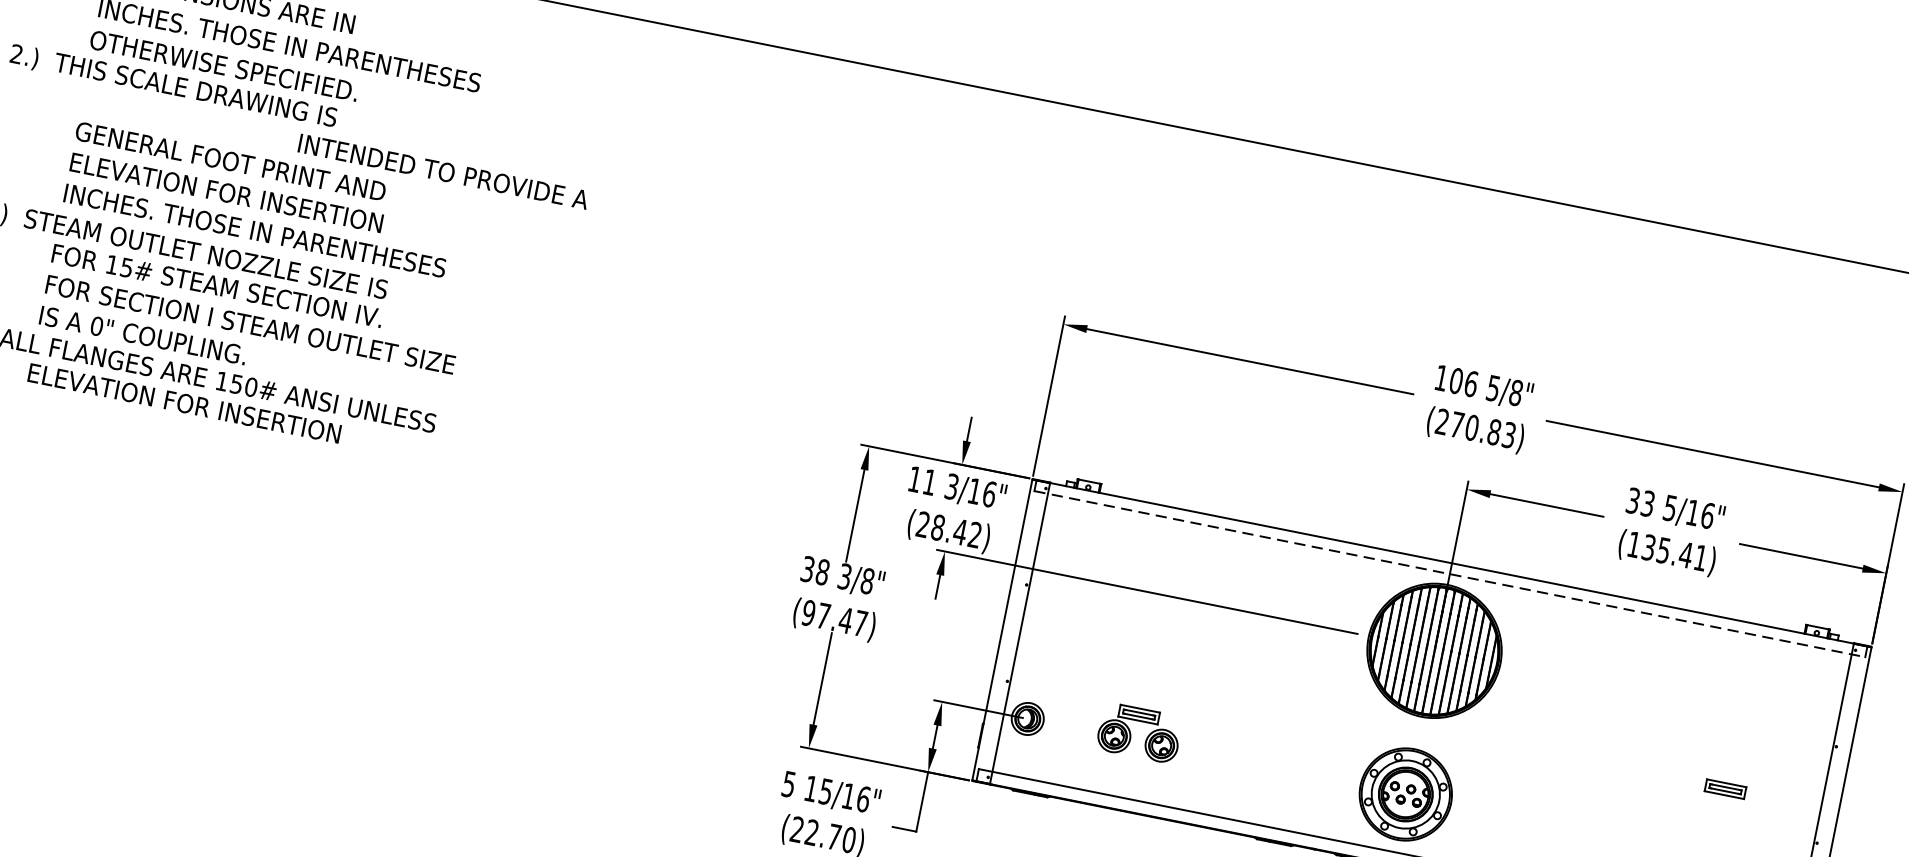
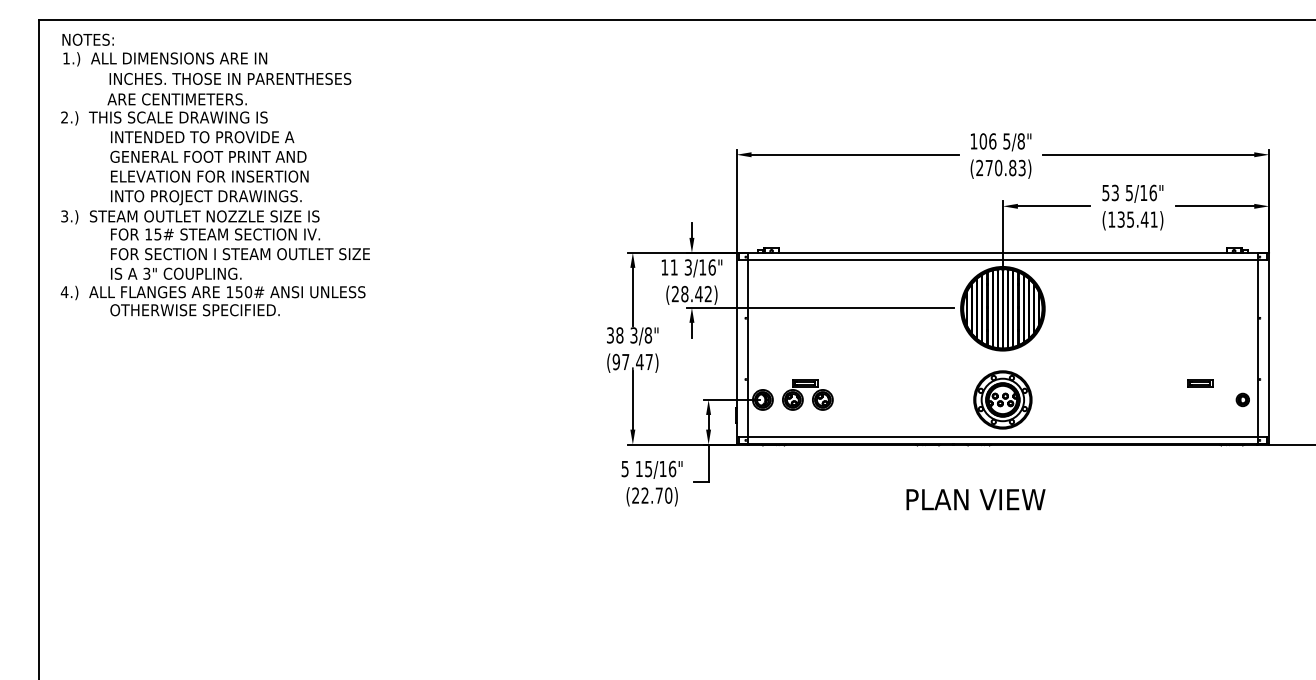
text: (223, 66) -> (192, 99), OTHERWISE SPECIFIED. -> ARE CENTIMETERS.
text: (443, 172) -> (202, 137), moved
text: (265, 234) -> (238, 197), INCHES. THOSE IN PARENTHESES -> INTO PROJECT DRAWINGS.
text: (96, 325) -> (146, 273), 0" -> 3"
text: (184, 403) -> (209, 310), ELEVATION FOR INSERTION -> OTHERWISE SPECIFIED.
text: (1632, 499) -> (1105, 192), 33 -> 53
line: (1449, 574) -> (1002, 260), dashed -> solid
part: (1139, 732) -> (807, 394), moved
part: (1725, 788) -> (1200, 383), moved

